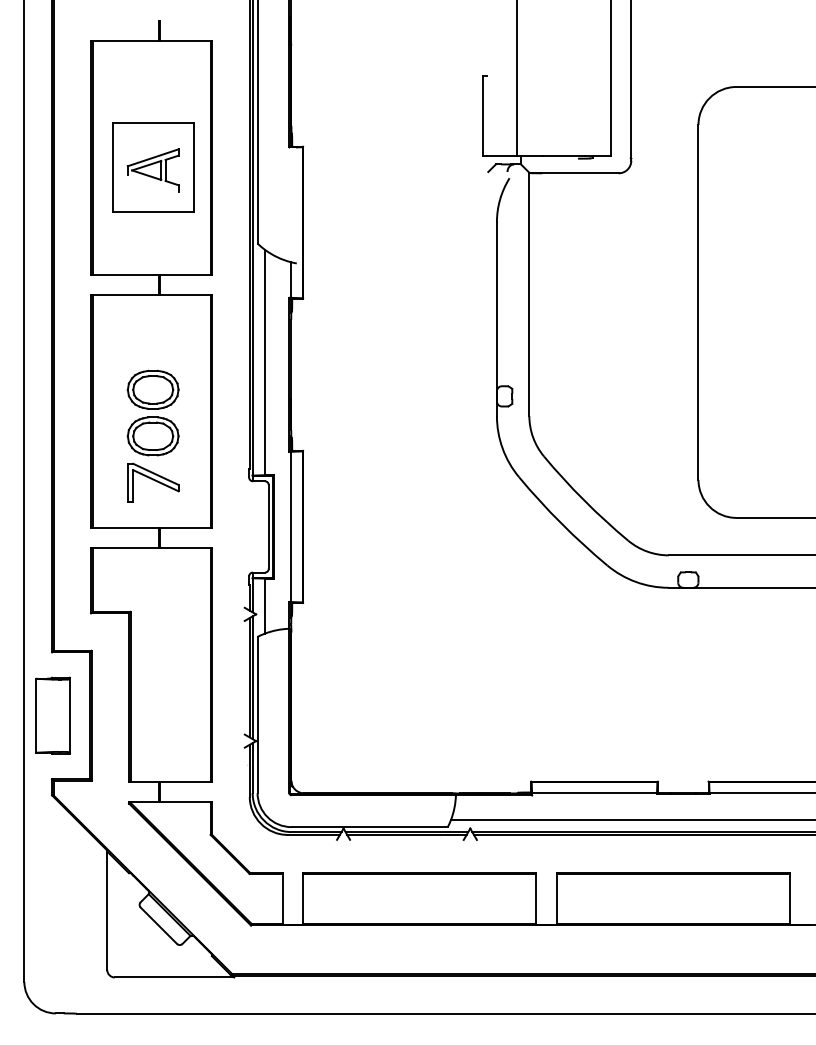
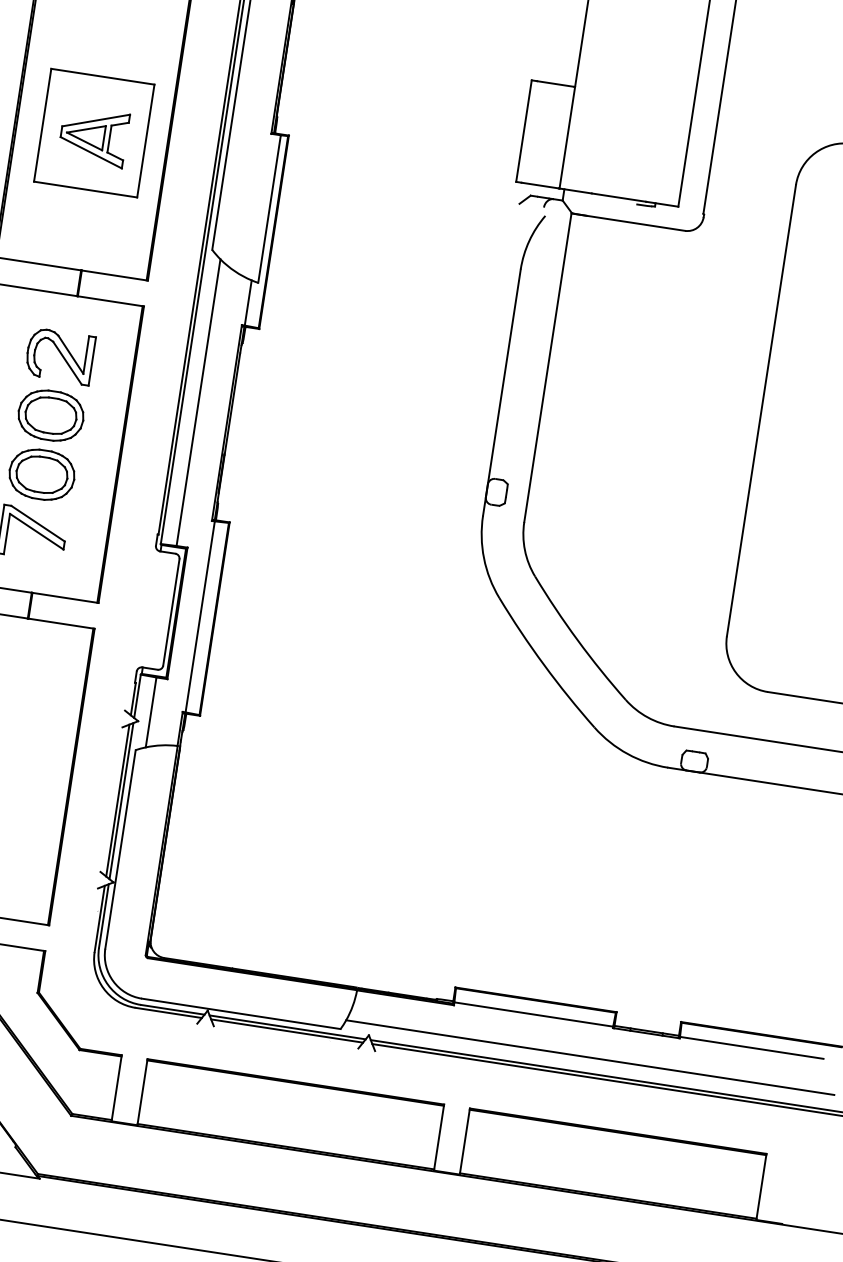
line: (501, 75) -> (555, 83), added
line: (152, 182) -> (90, 151), added
line: (296, 205) -> (269, 209), added
part: (152, 343) -> (59, 356), added

